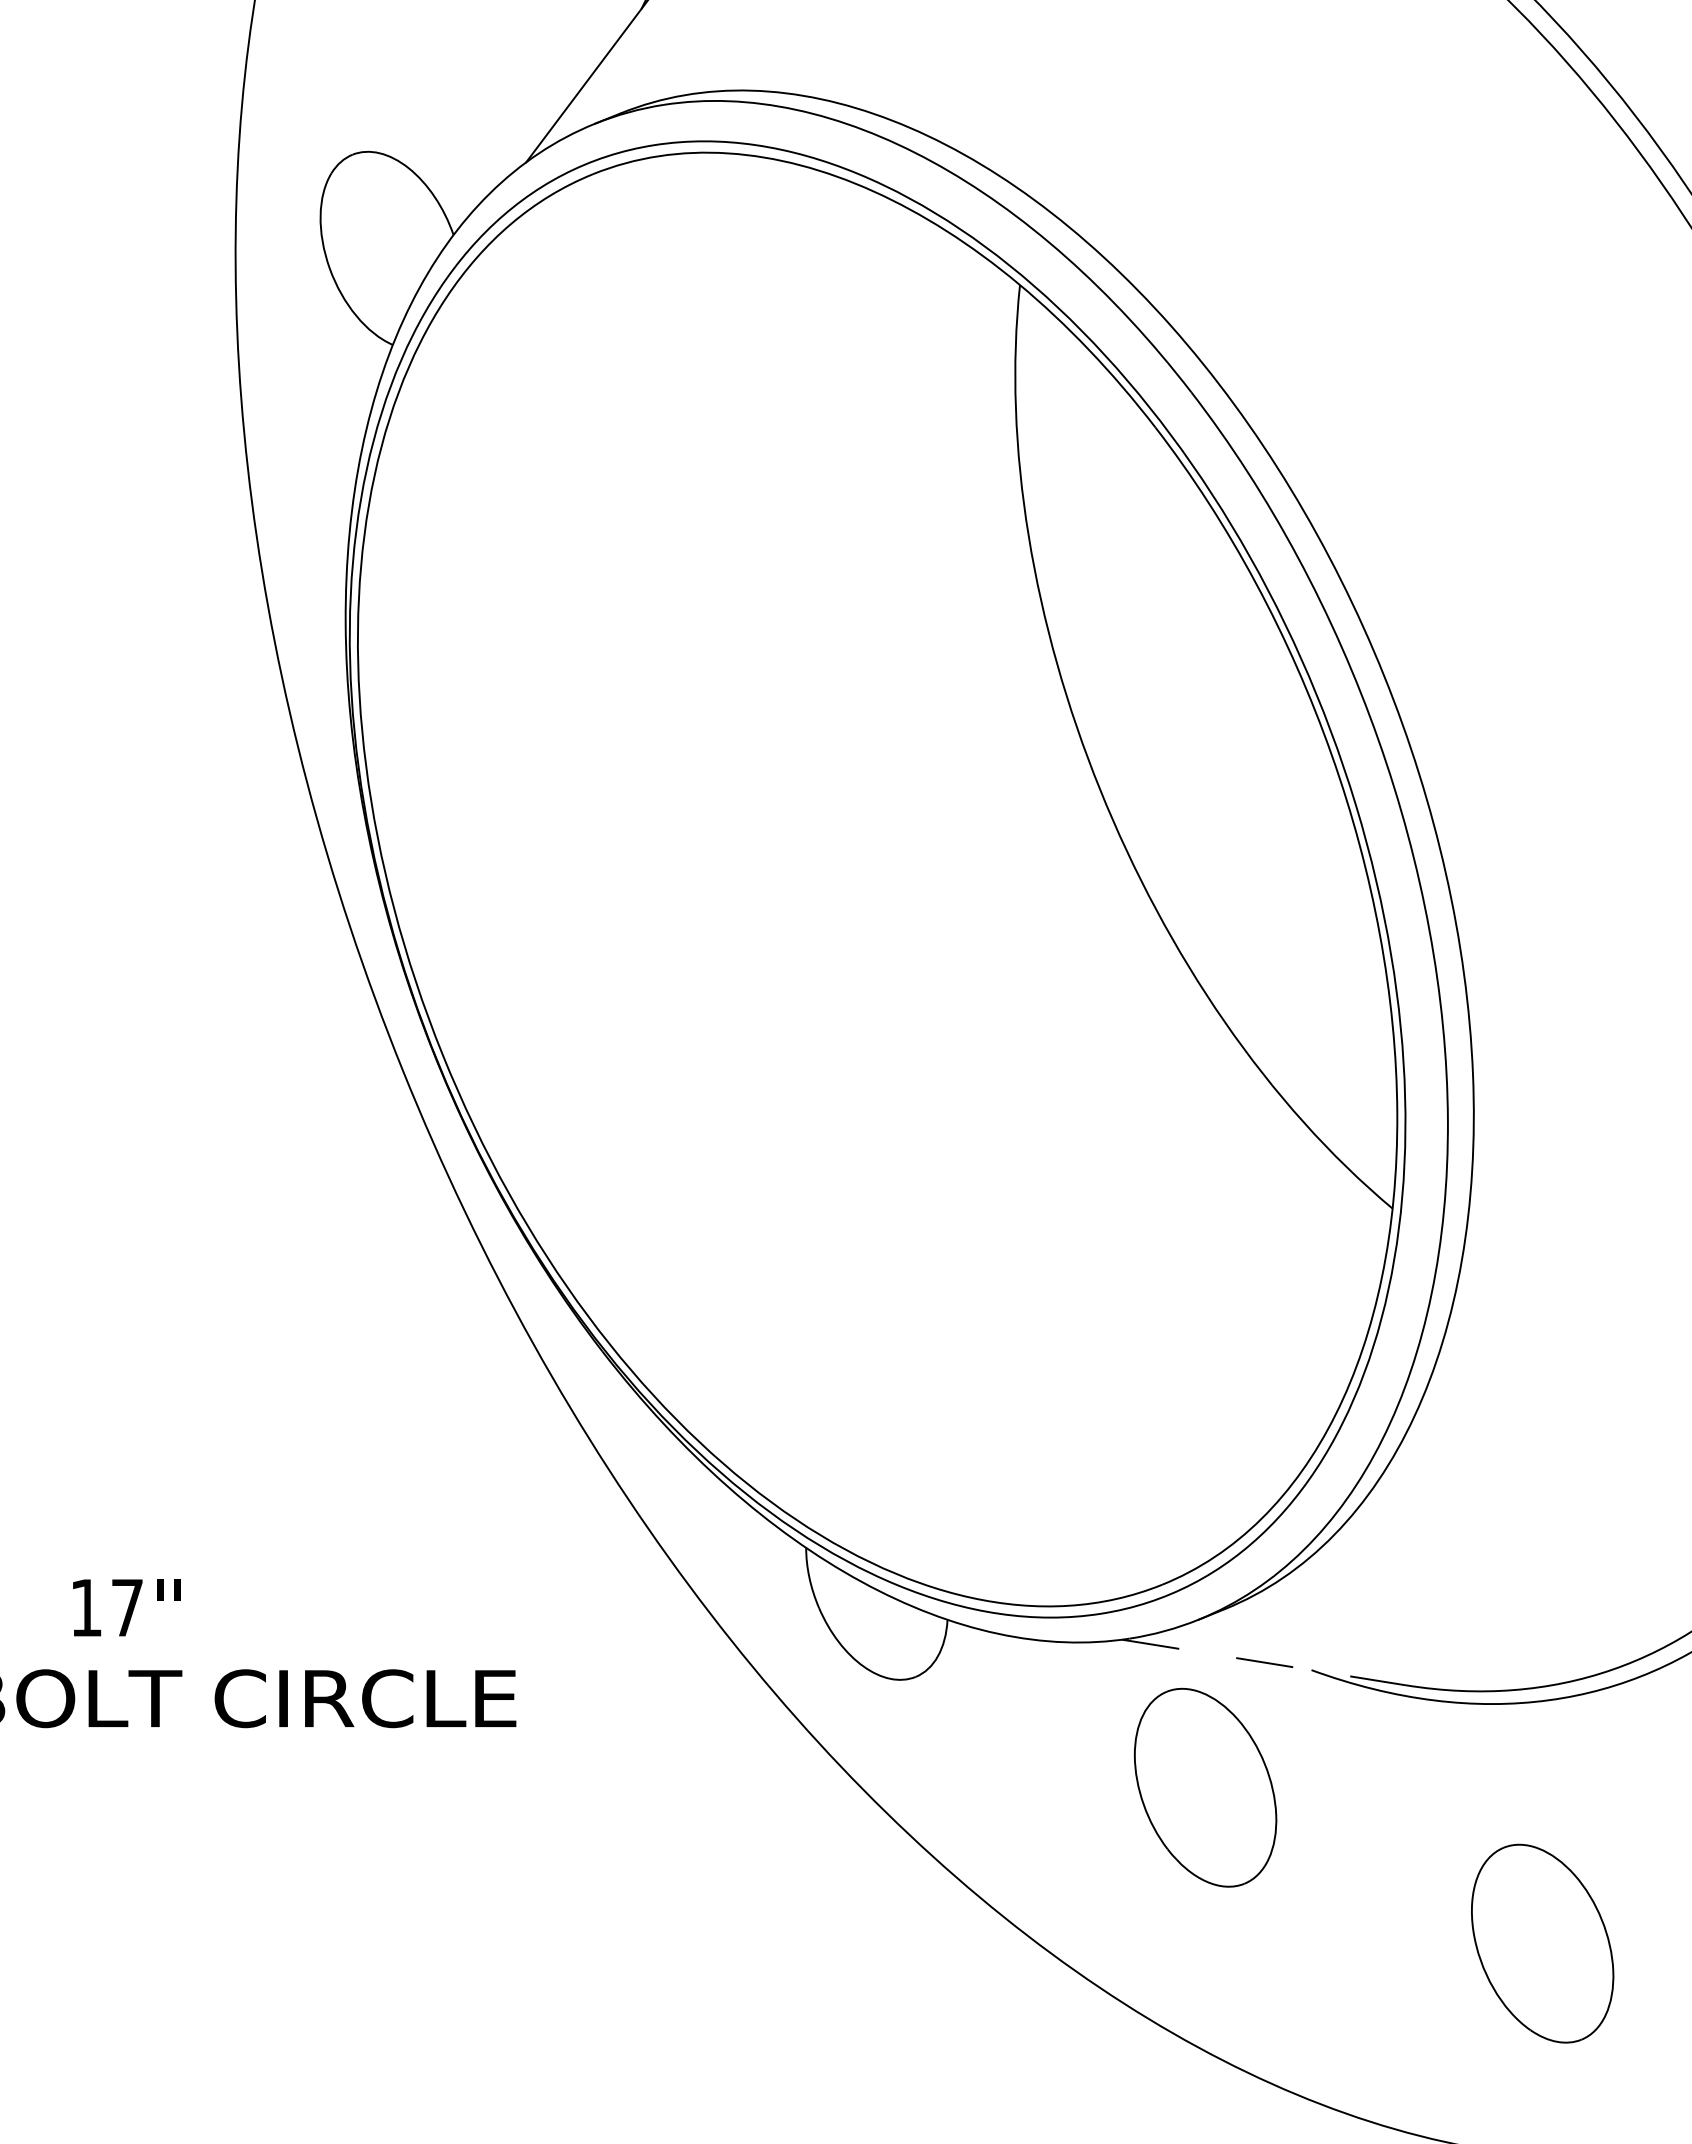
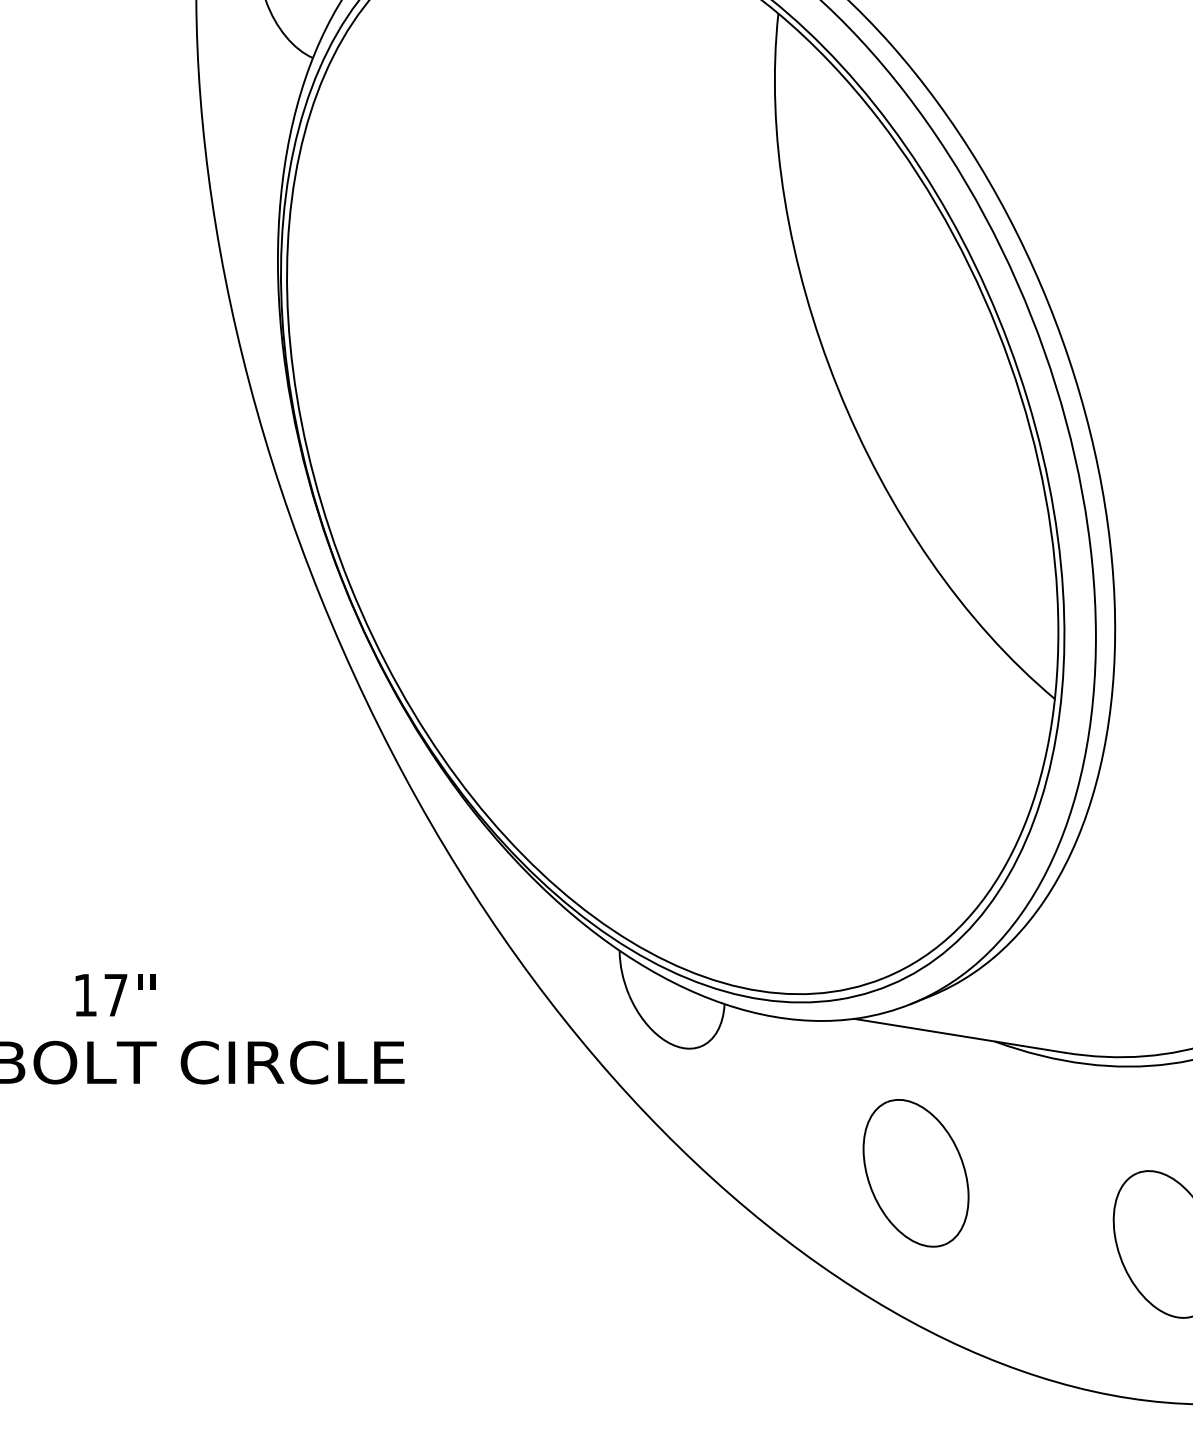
line: (1264, 1662) -> (959, 1035), dashed -> solid
part: (1205, 1787) -> (916, 1173), moved

